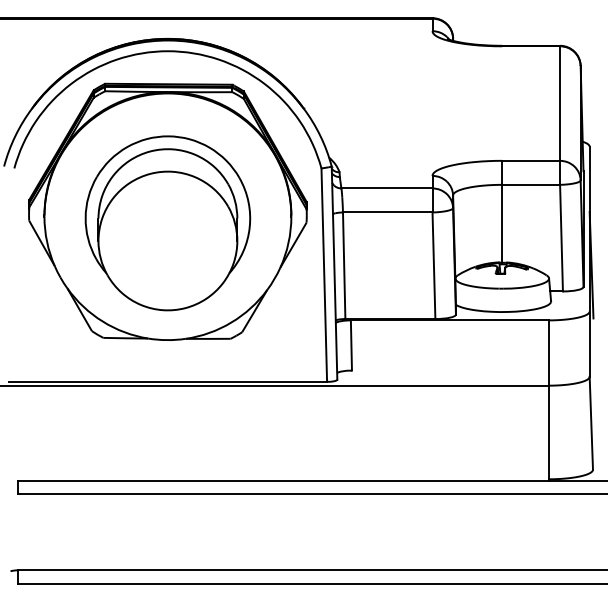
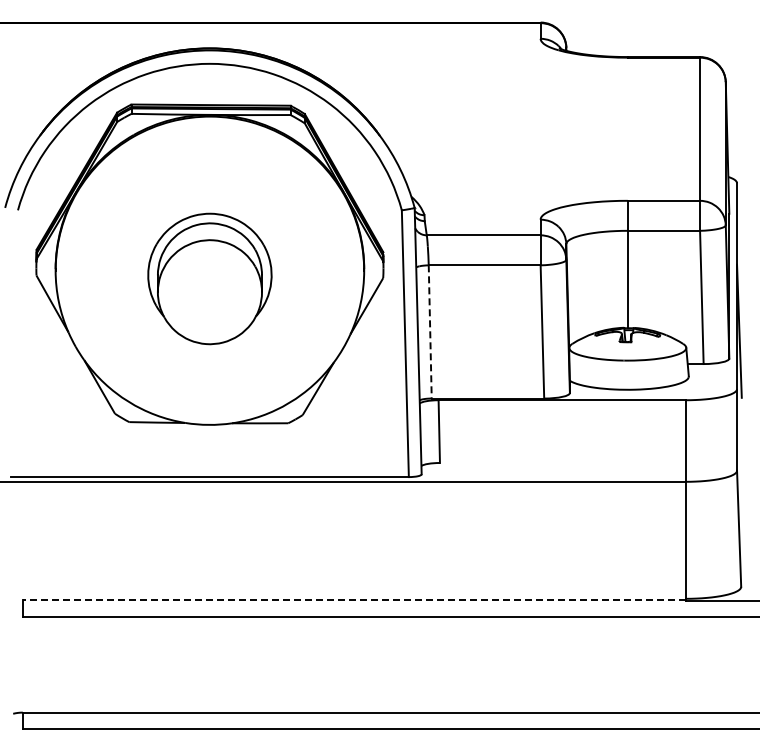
part: (167, 222) -> (209, 278), size x0.6
line: (344, 265) -> (430, 331), solid -> dashed
line: (282, 480) -> (353, 600), solid -> dashed

